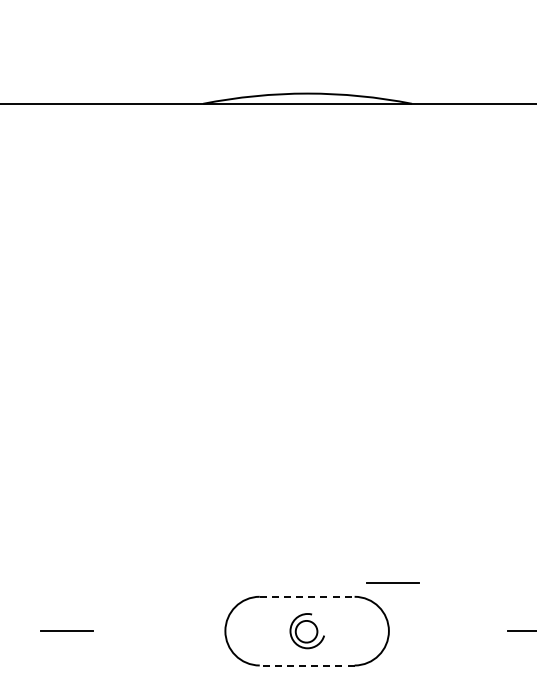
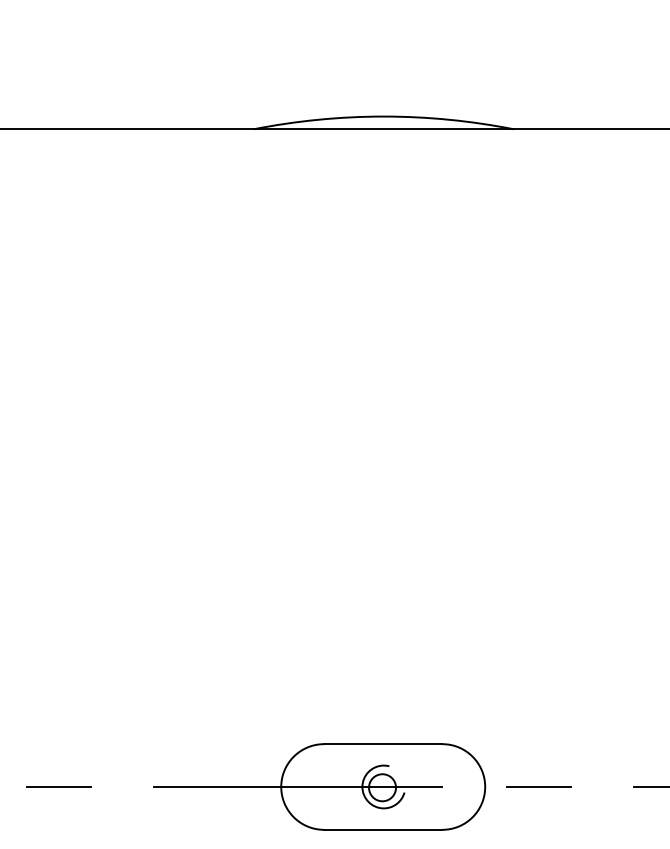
line: (392, 582) -> (538, 786), moved
line: (307, 596) -> (383, 743), dashed -> solid
line: (66, 630) -> (58, 786), moved
line: (238, 631) -> (297, 787), added
line: (306, 665) -> (382, 829), dashed -> solid

